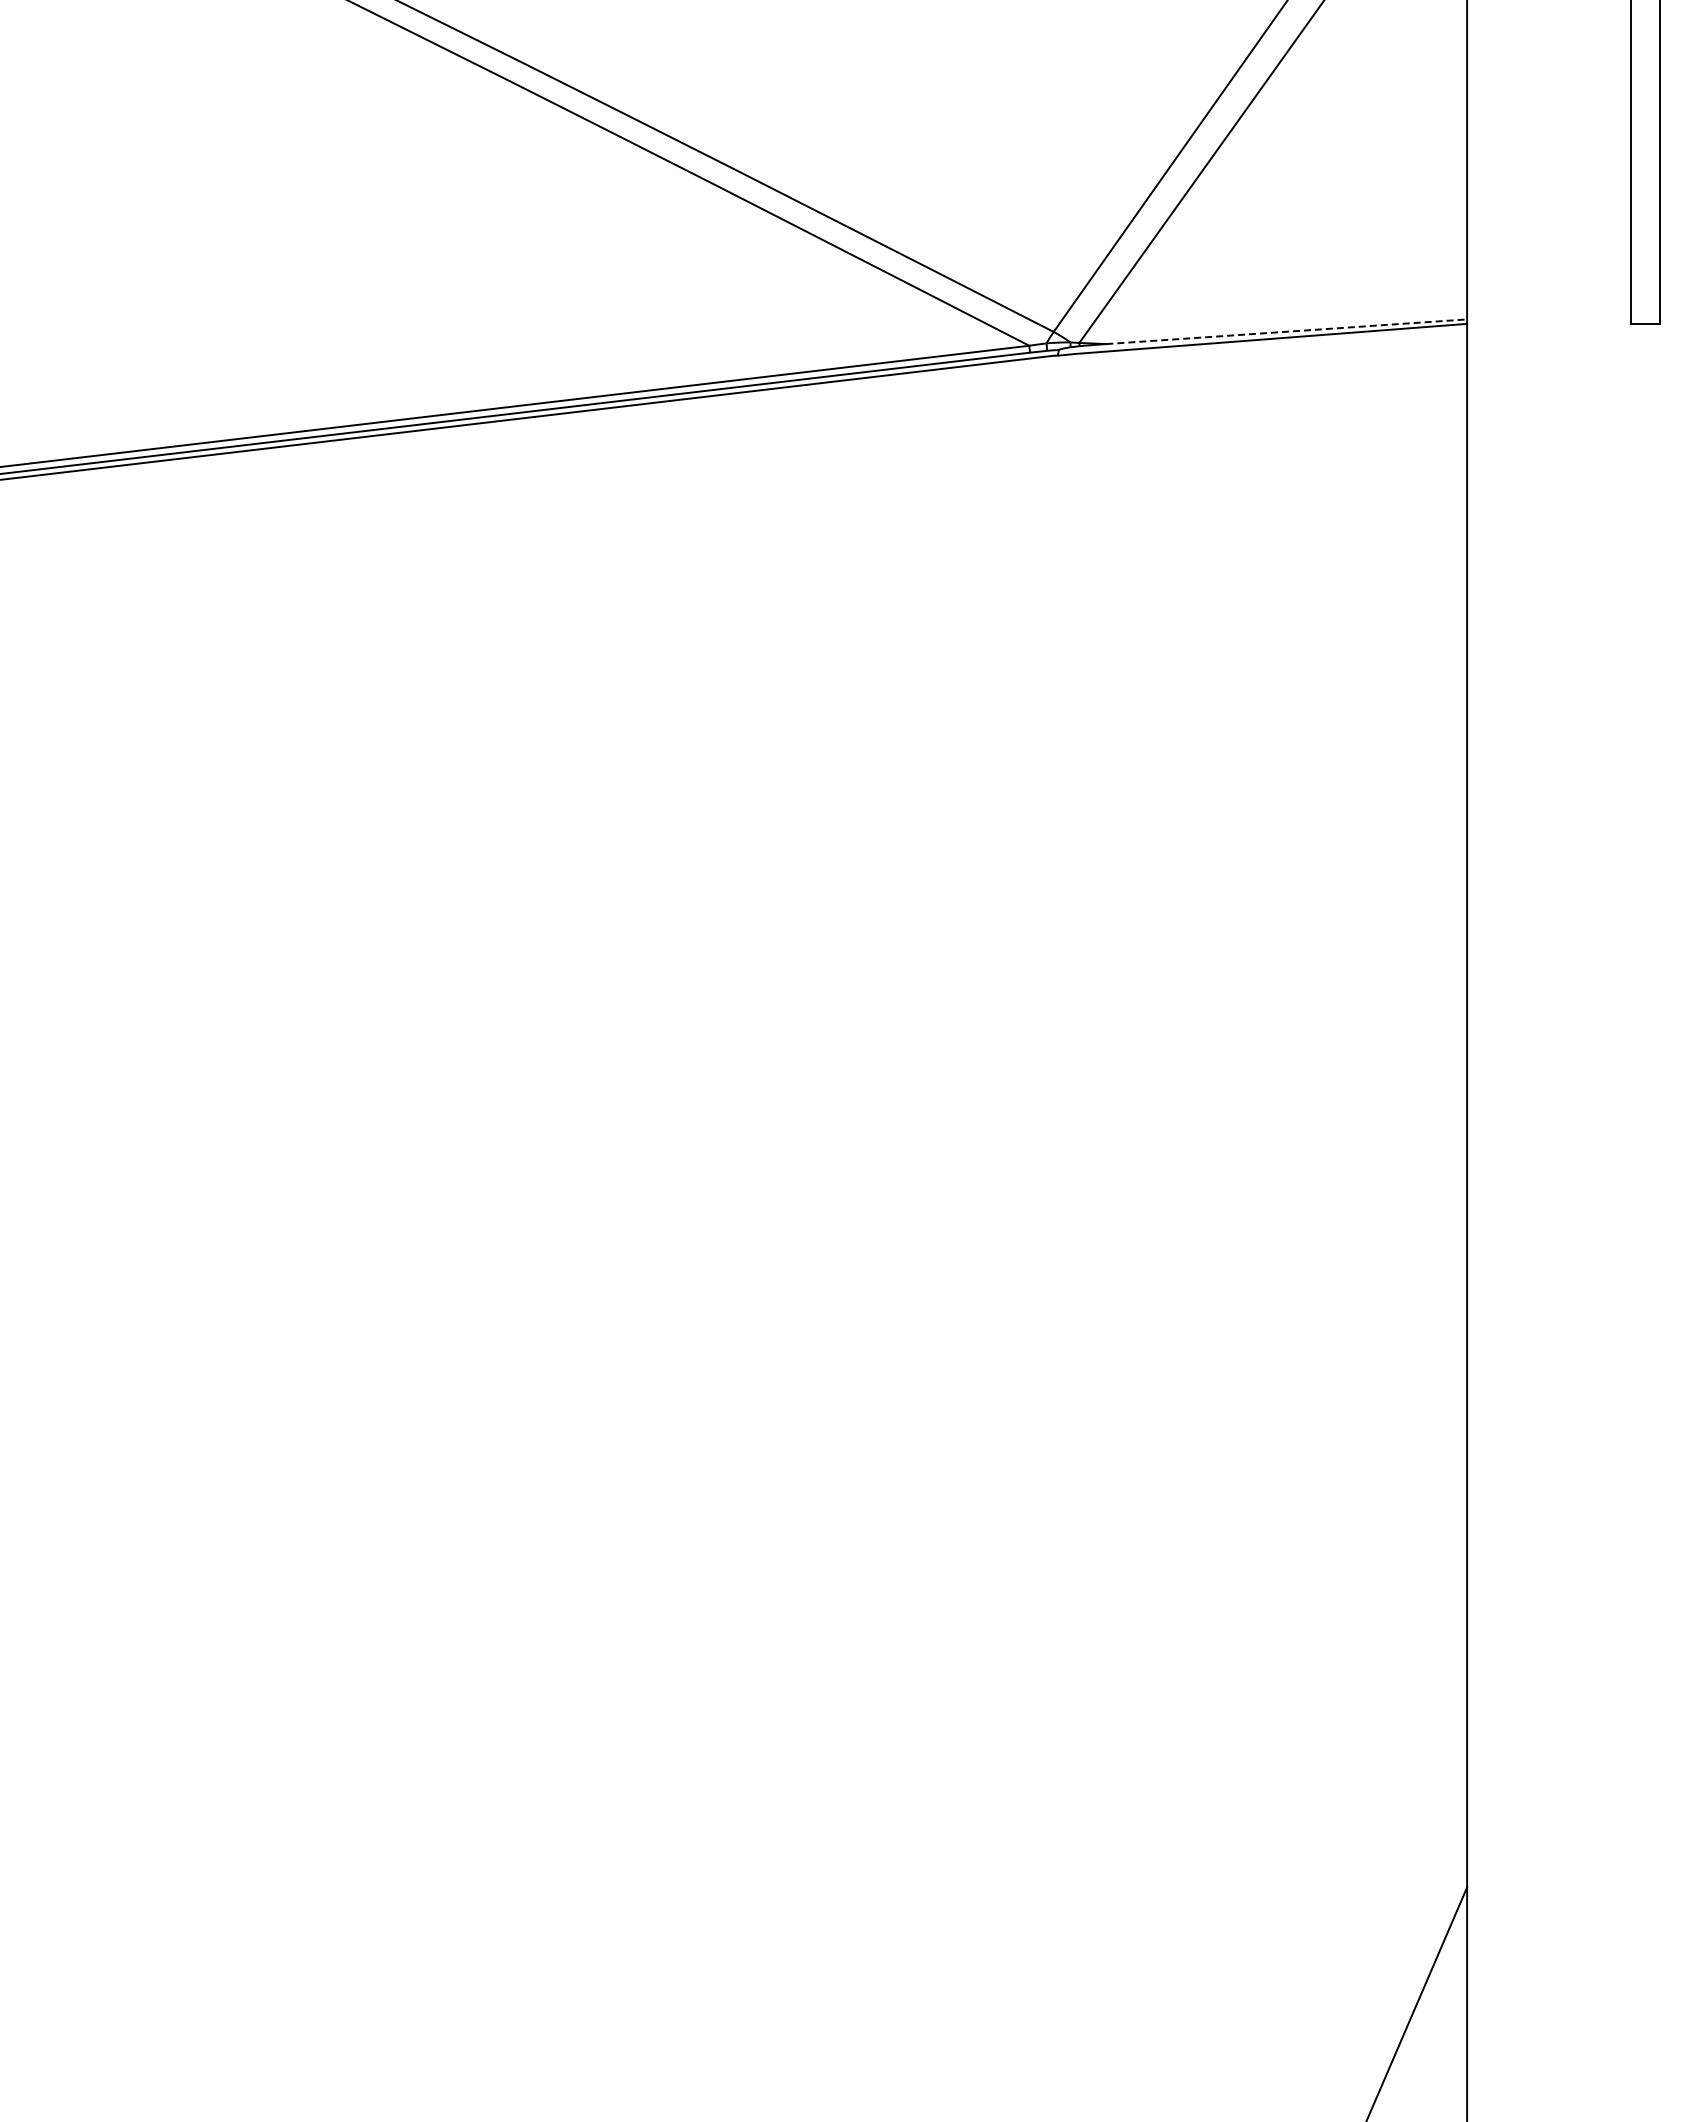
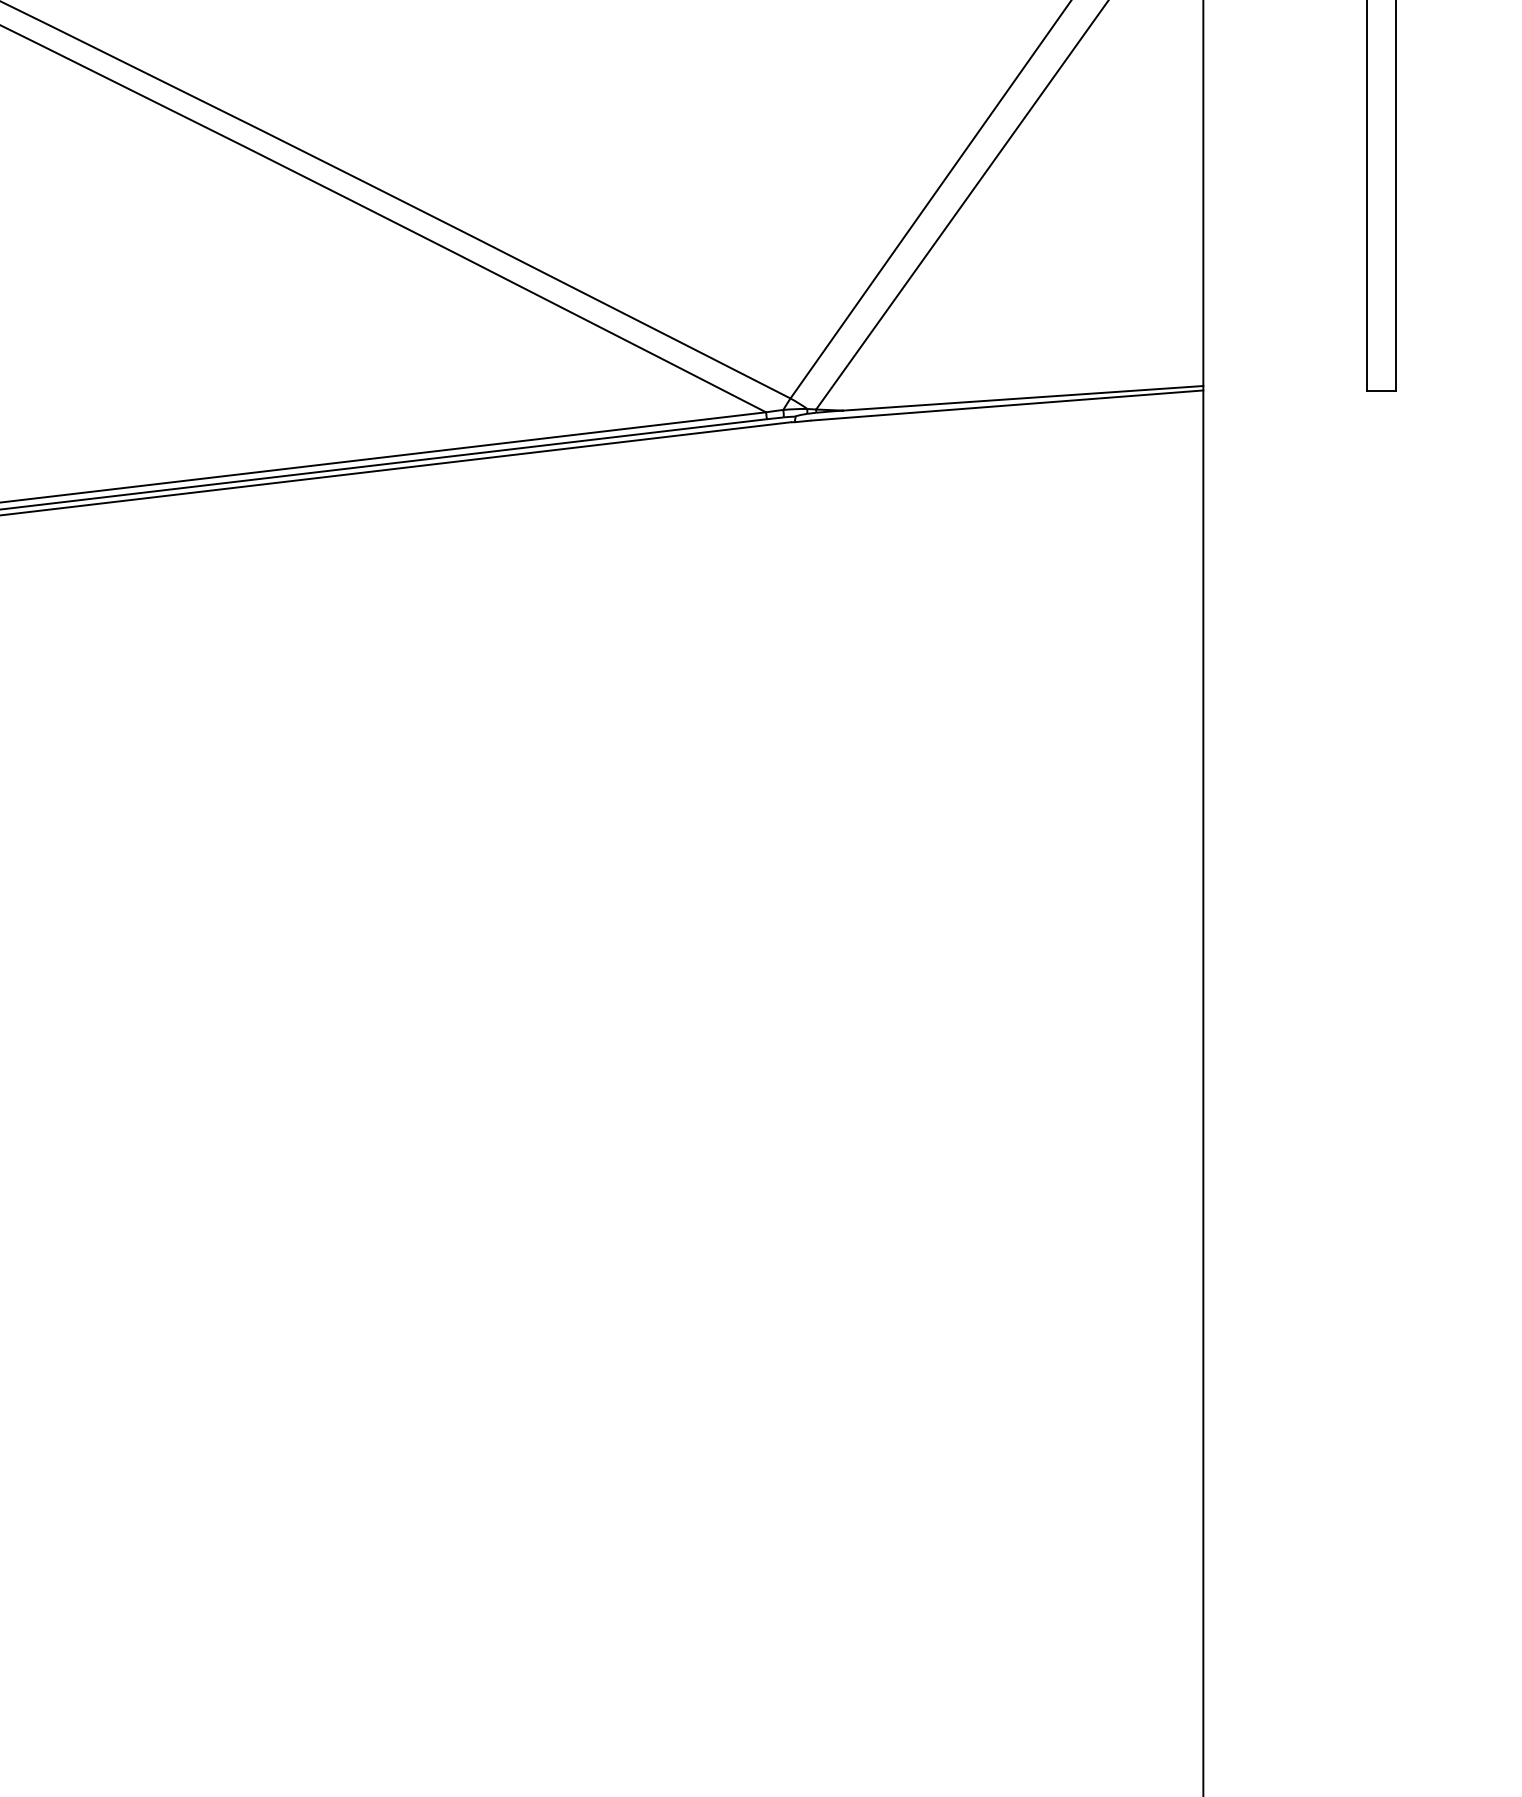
line: (1286, 331) -> (1022, 398), dashed -> solid

